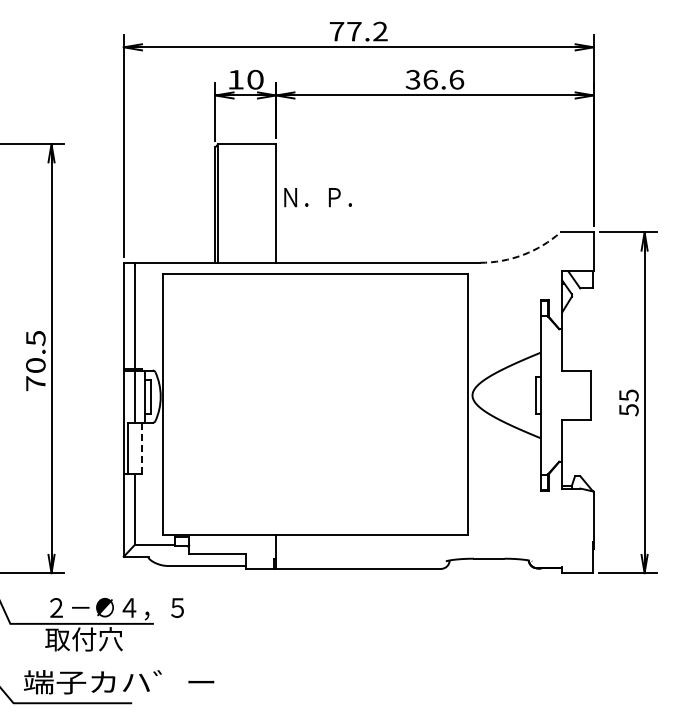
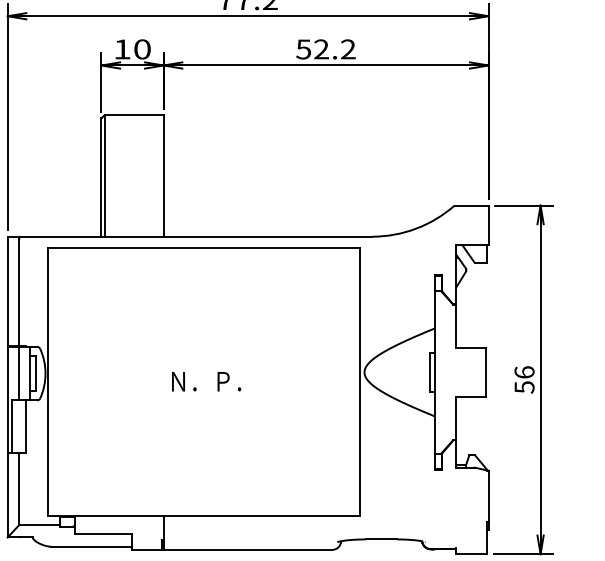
text: (435, 79) -> (326, 49), 36.6 -> 52.2
text: (317, 197) -> (205, 381), moved
arc: (523, 254) -> (416, 228), dashed -> solid
text: (628, 395) -> (524, 372), 55 -> 56
line: (142, 448) -> (26, 426), dashed -> solid

